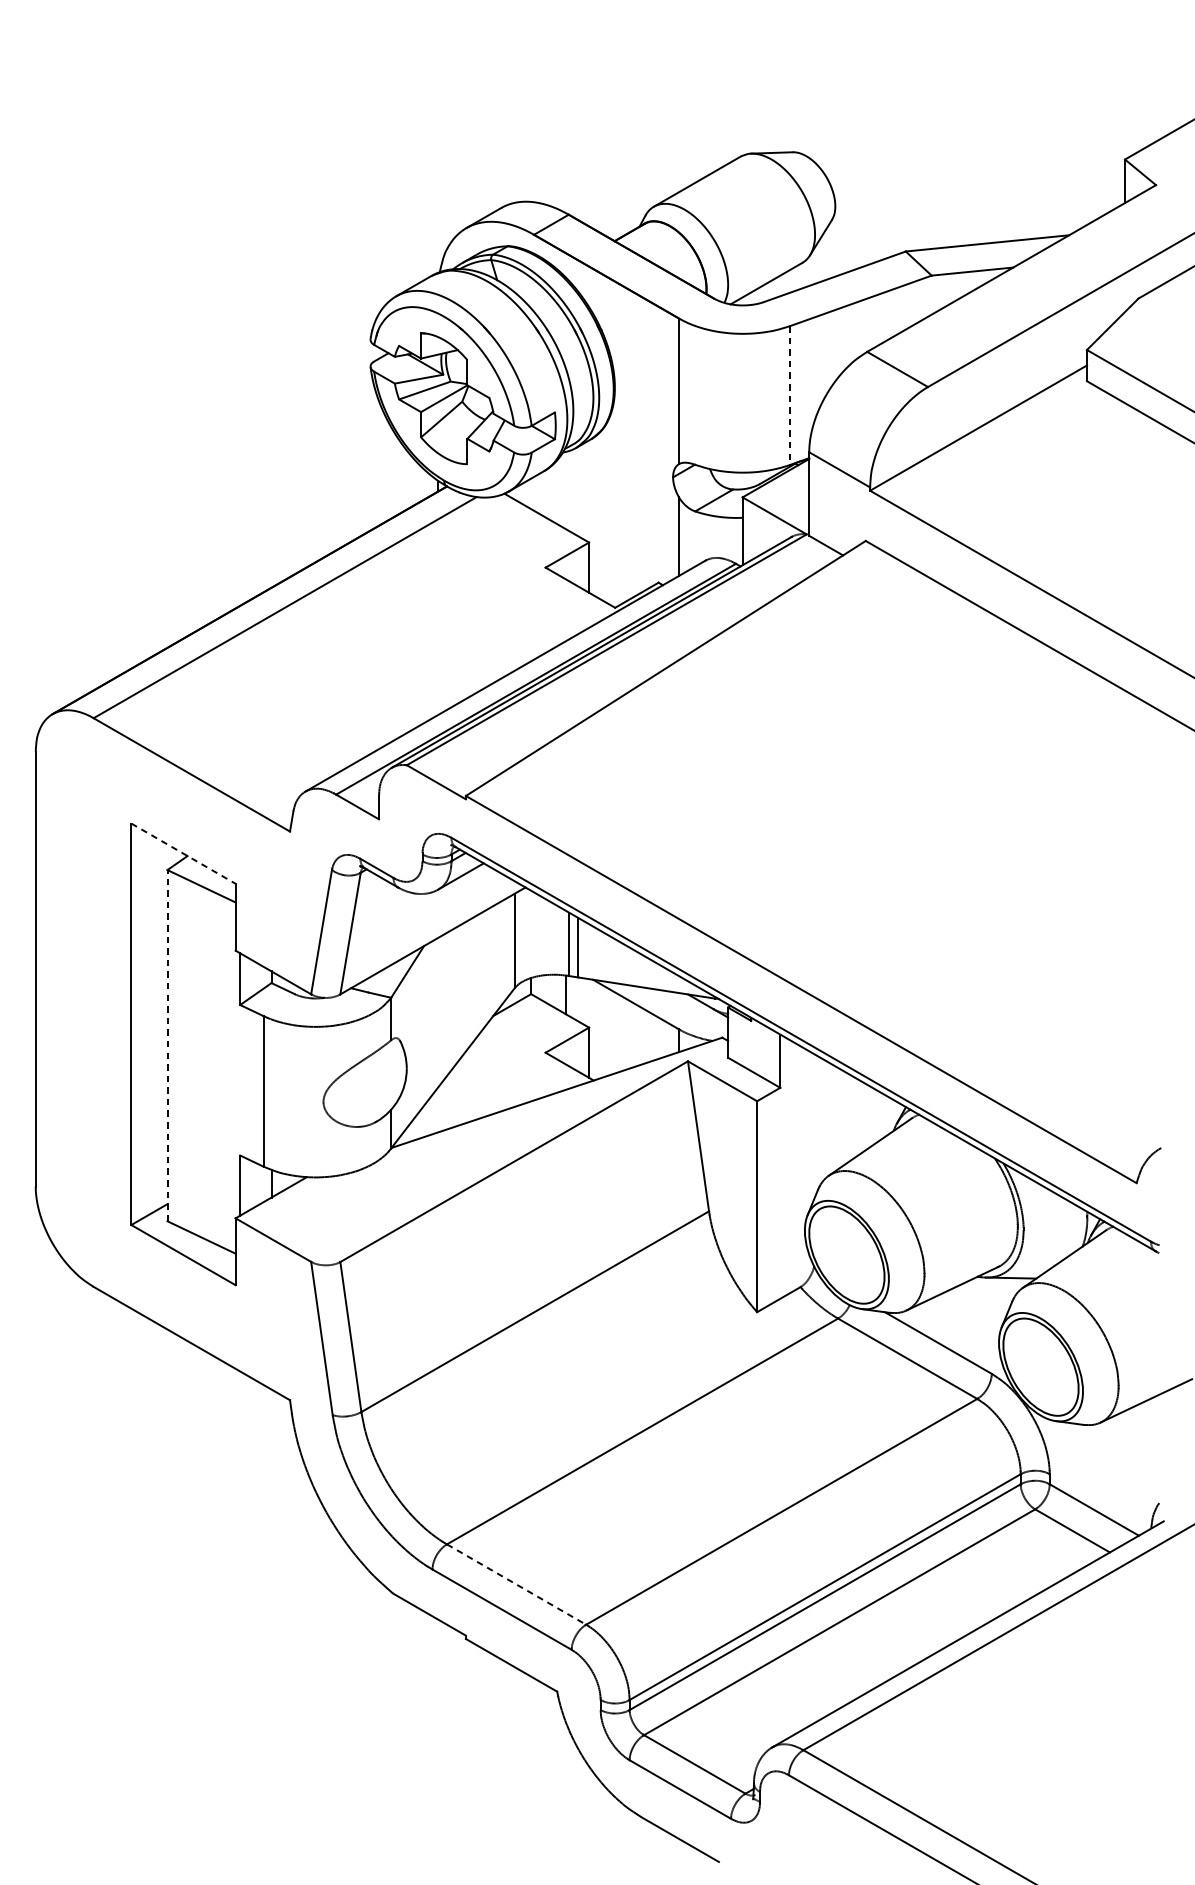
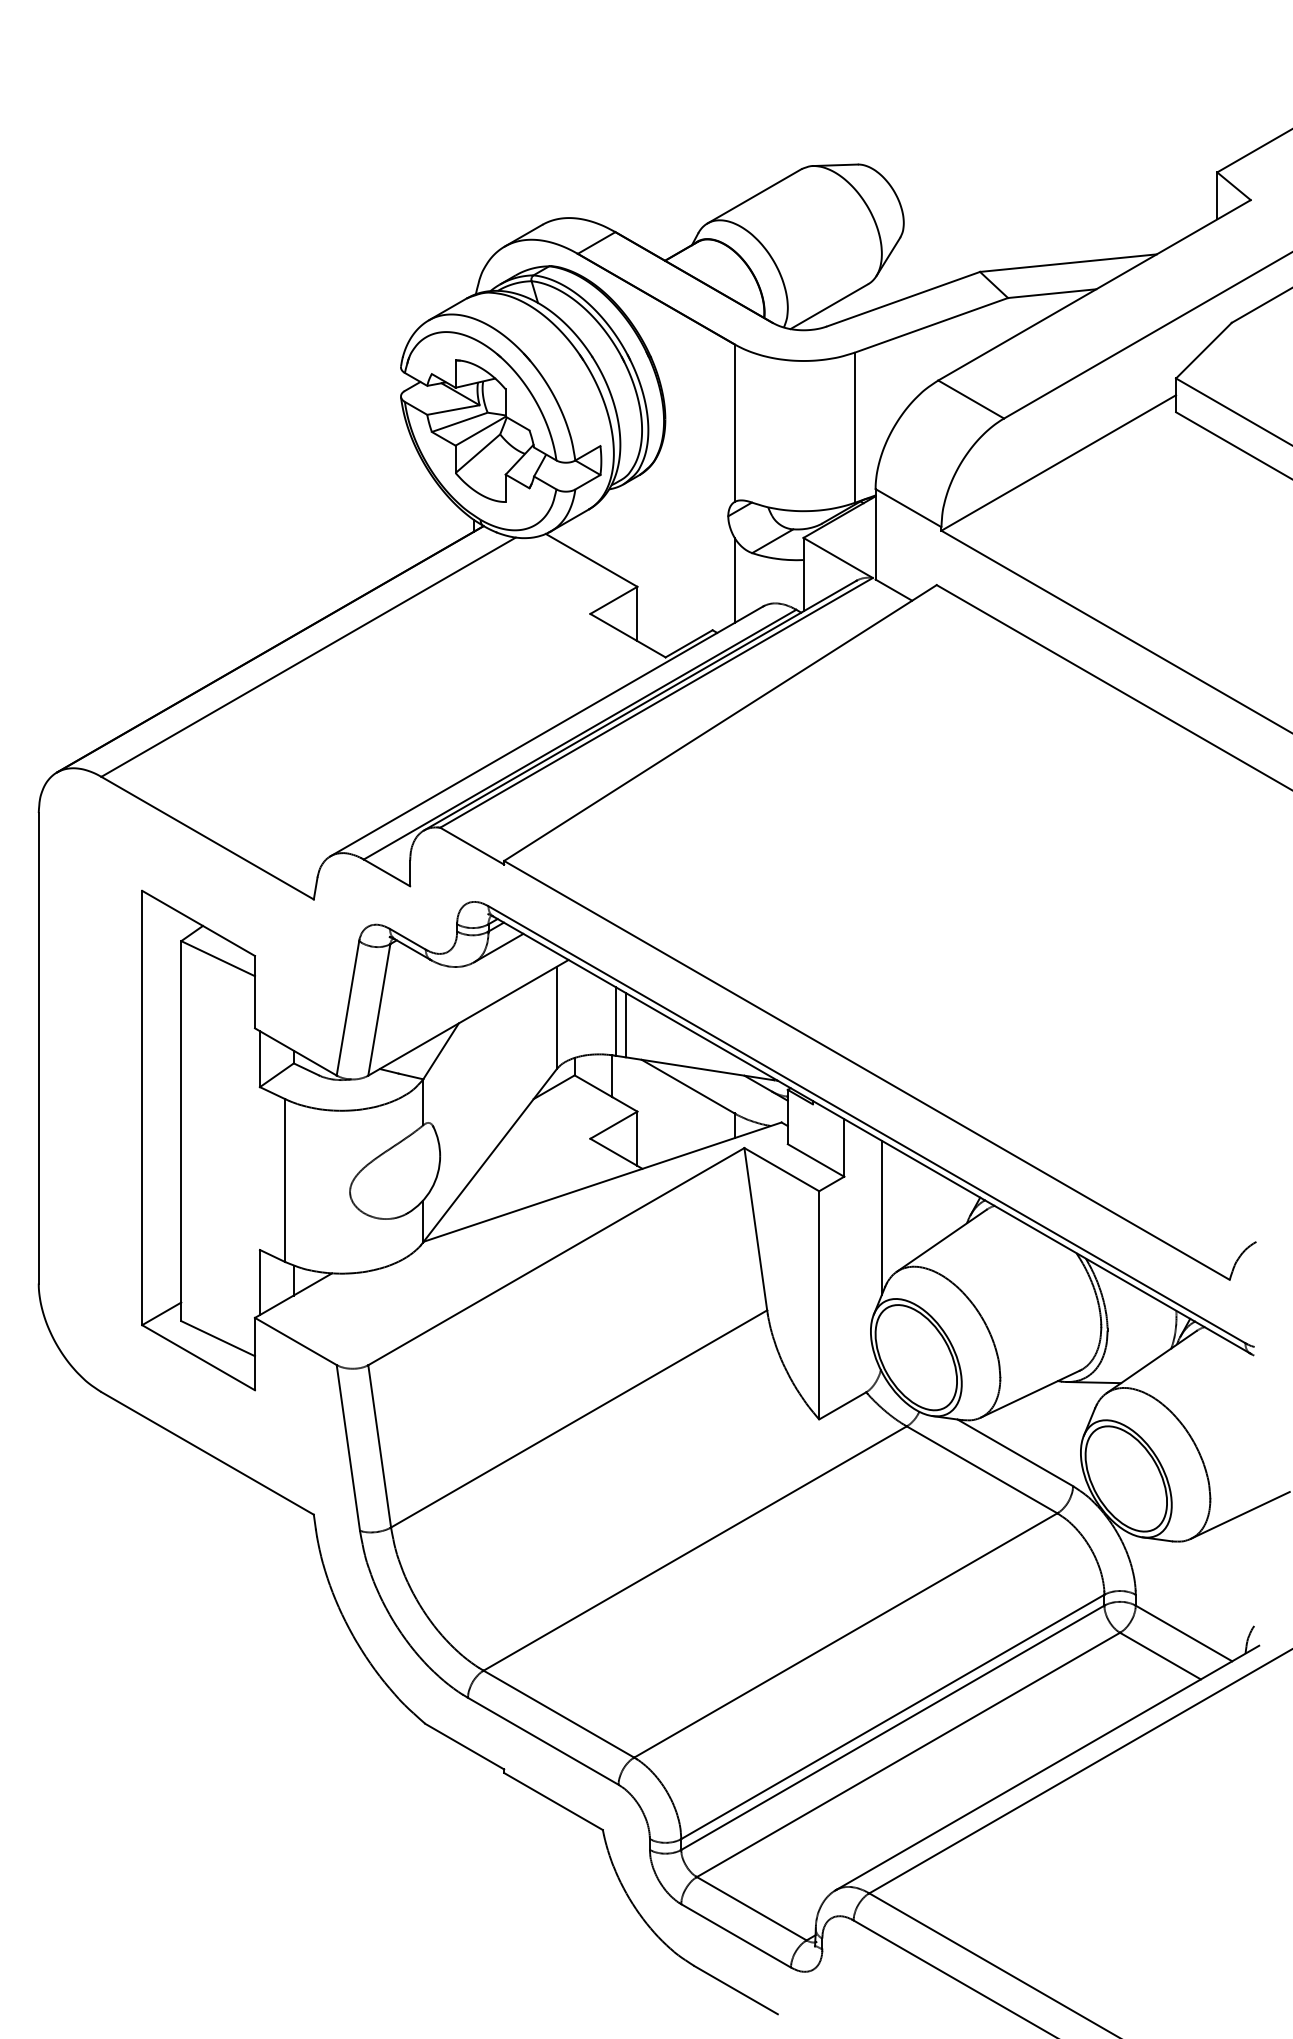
line: (790, 396) -> (855, 428), dashed -> solid
line: (184, 853) -> (199, 923), dashed -> solid
line: (167, 1046) -> (181, 1131), dashed -> solid
line: (814, 1125) -> (881, 1217), added
line: (516, 1584) -> (558, 1714), dashed -> solid

